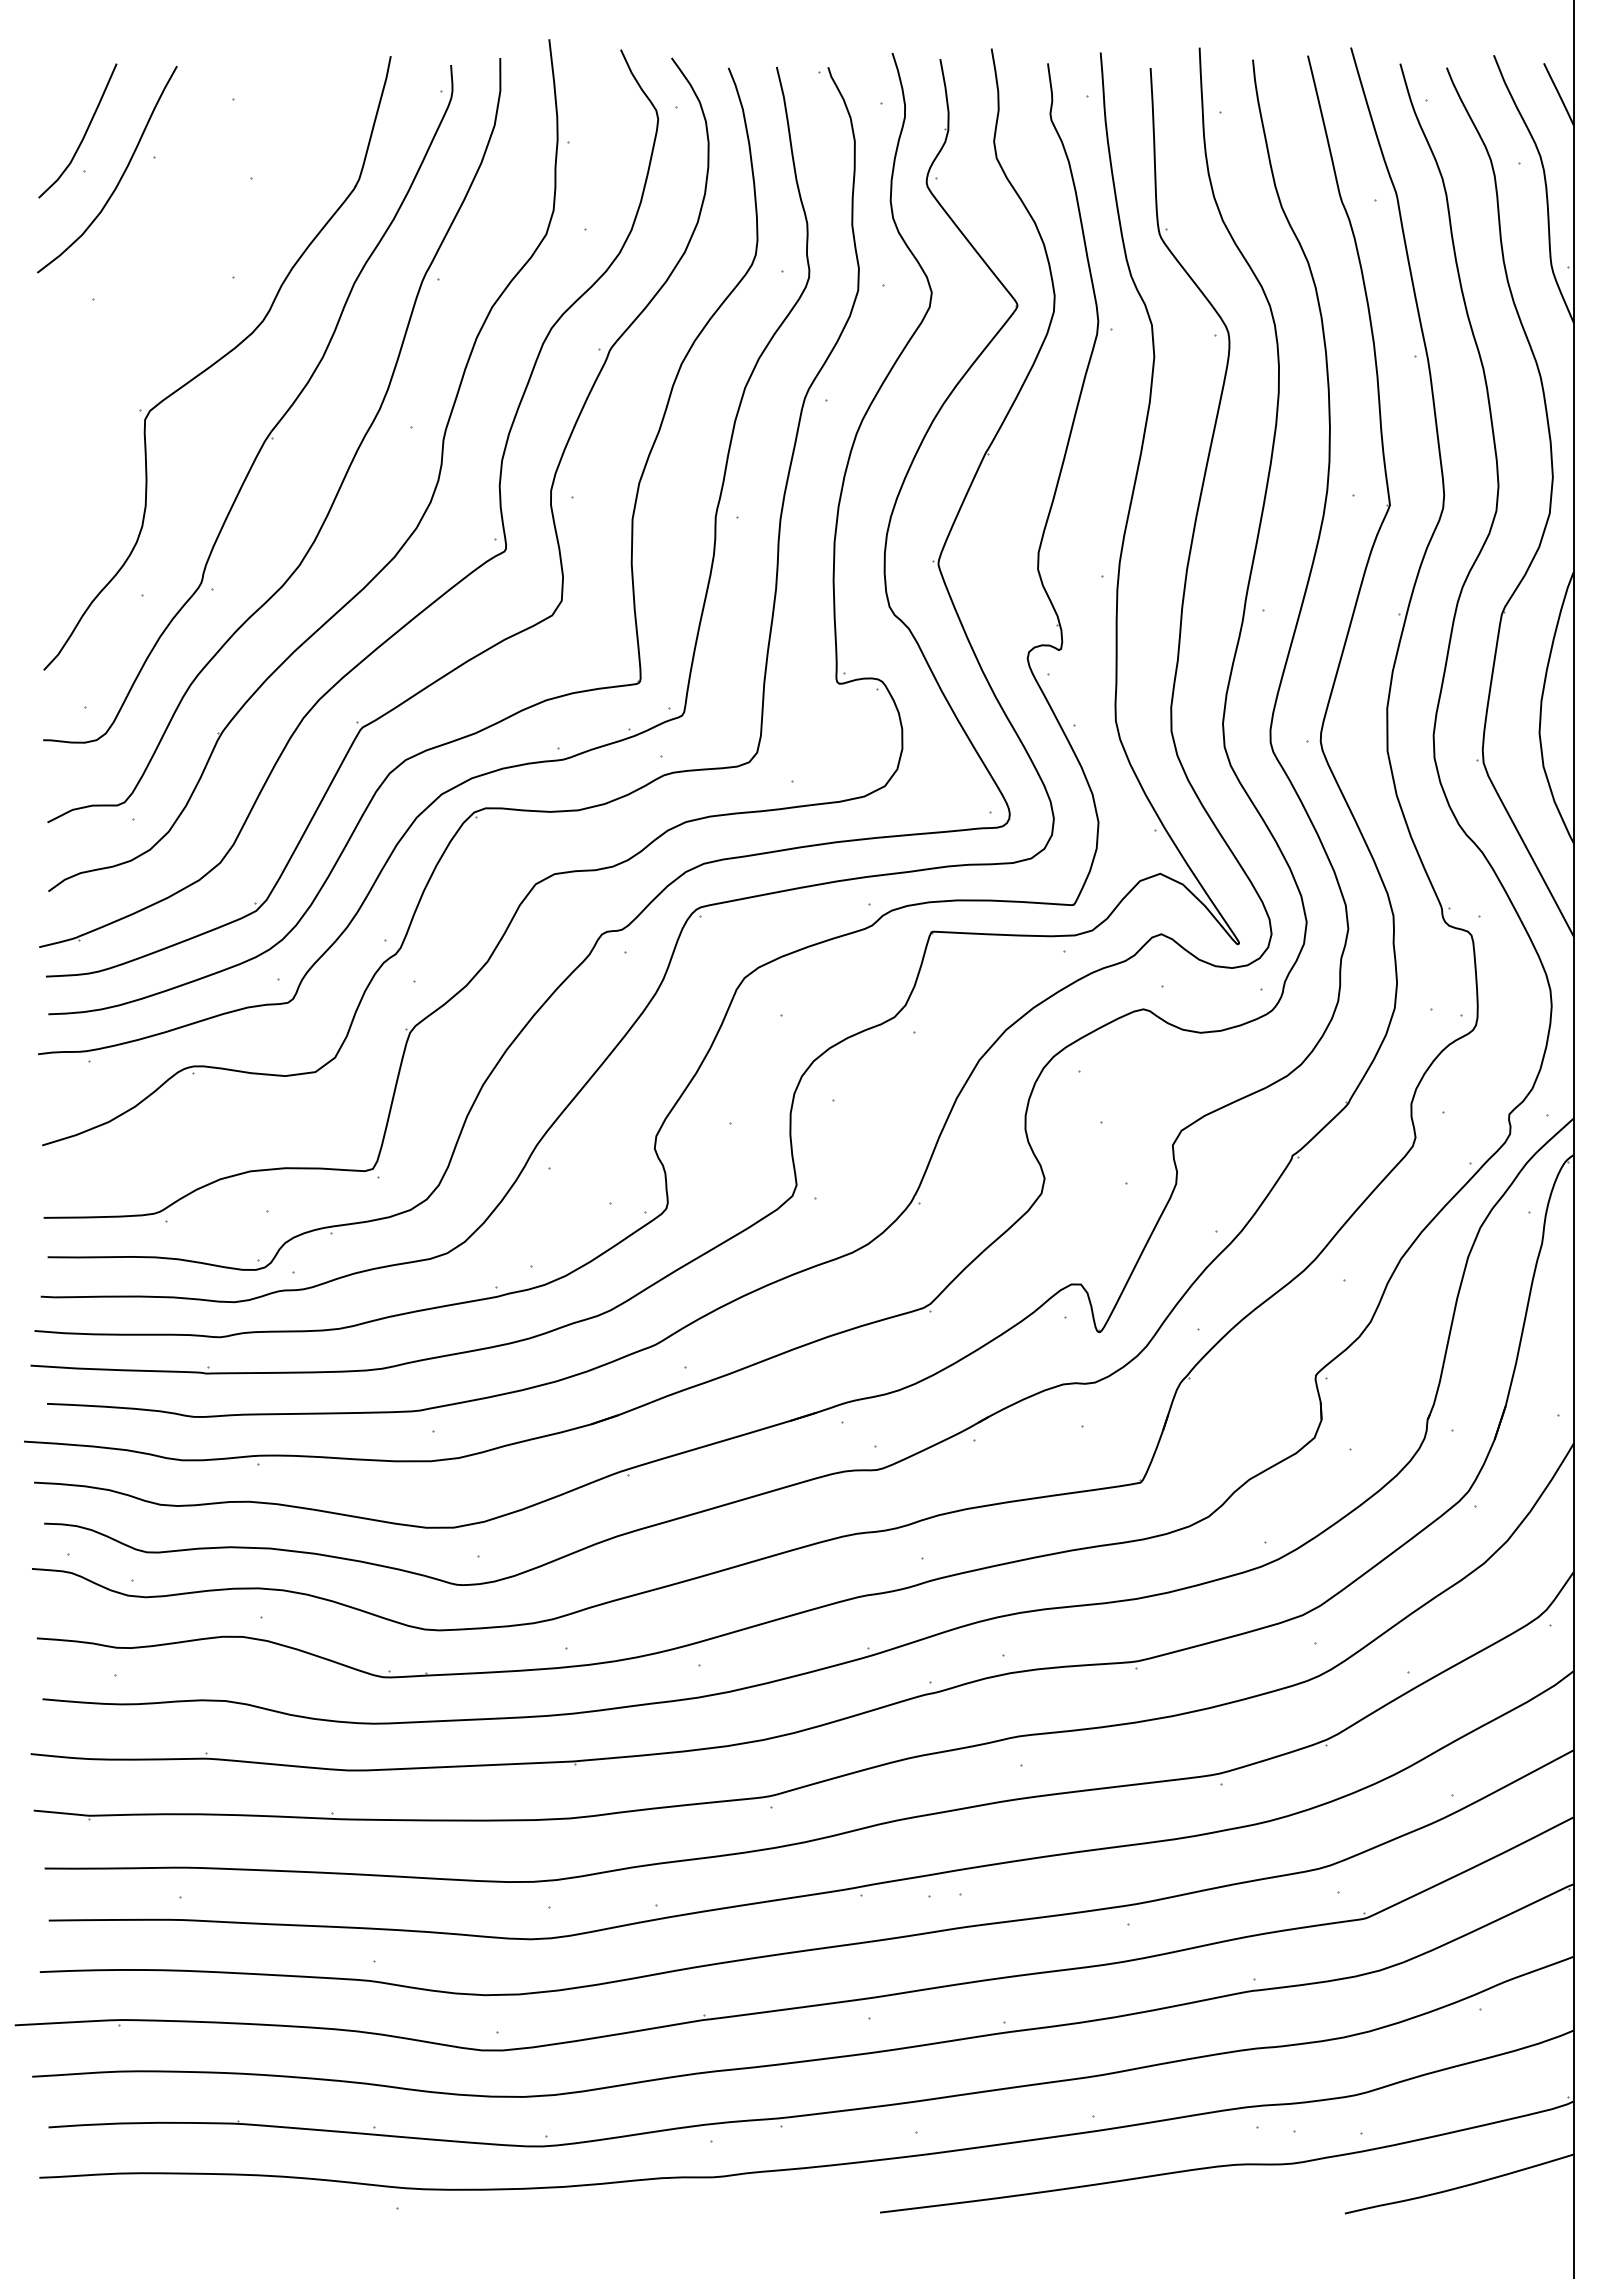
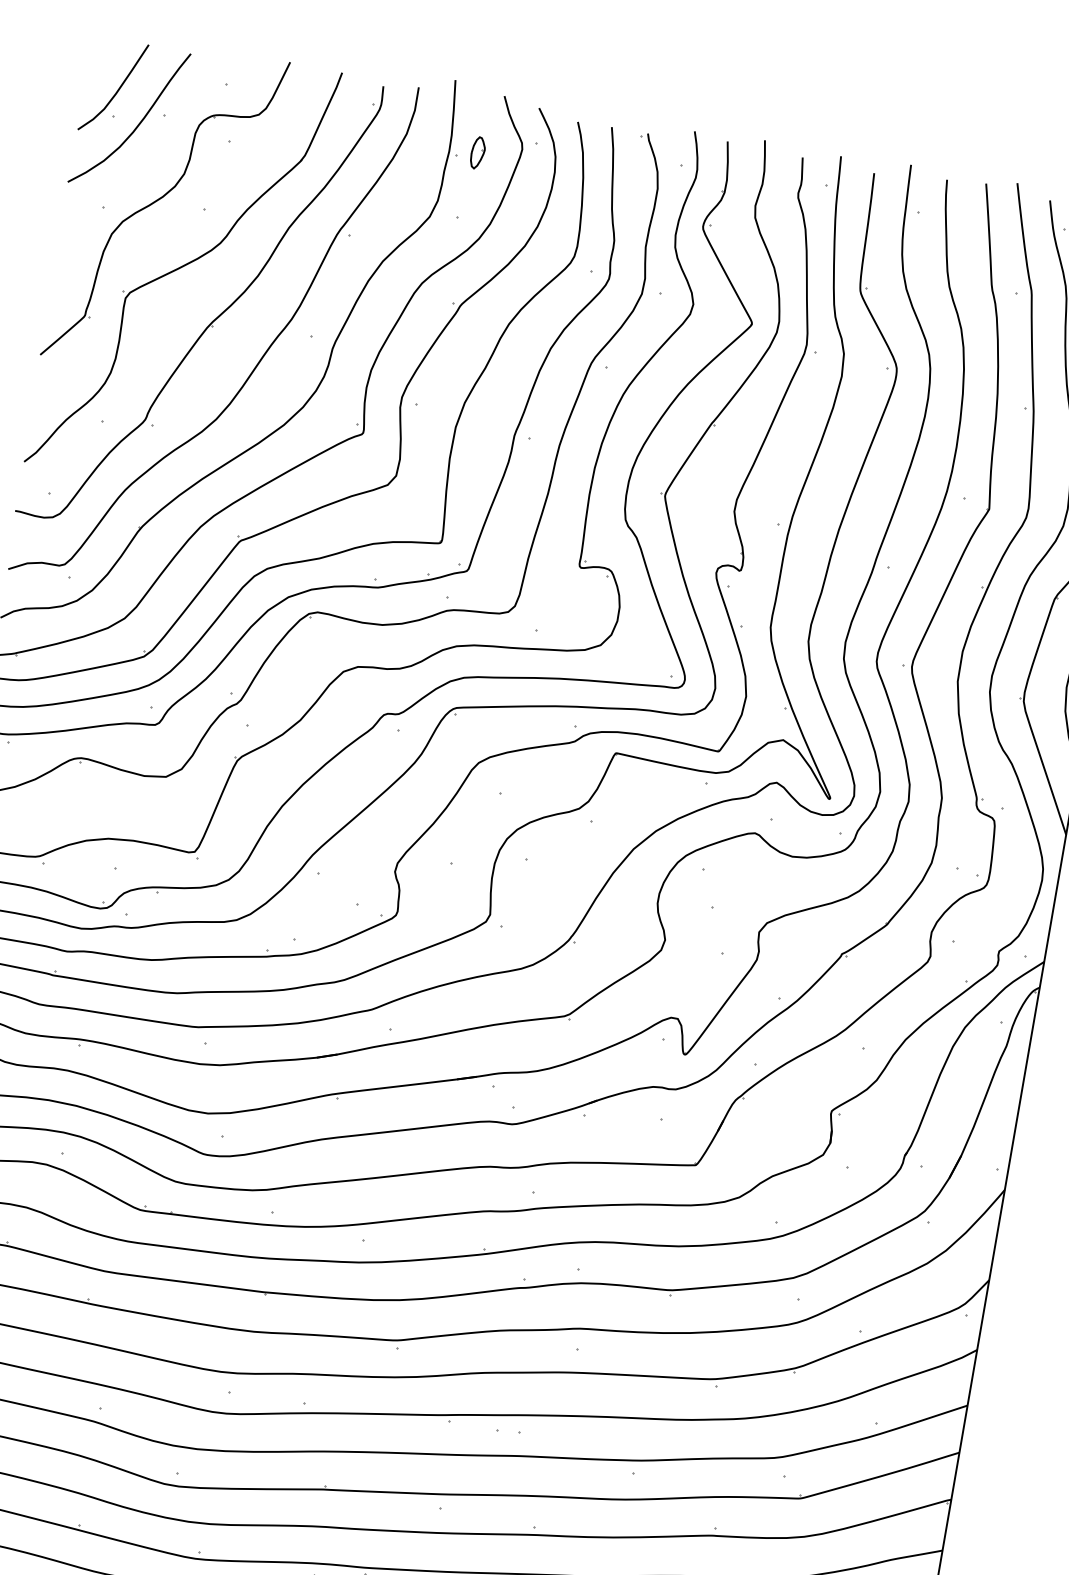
part: (597, 134) -> (477, 152), added
part: (168, 275) -> (159, 199), added

